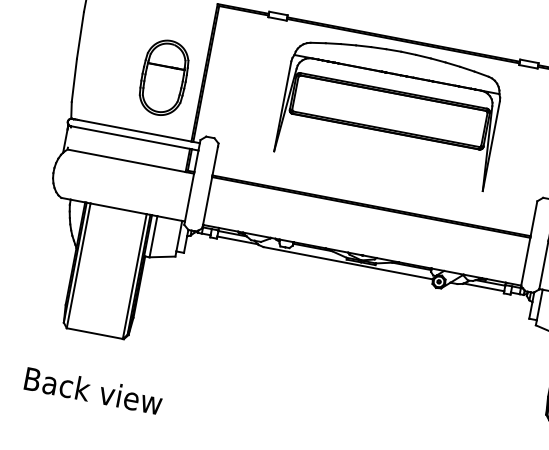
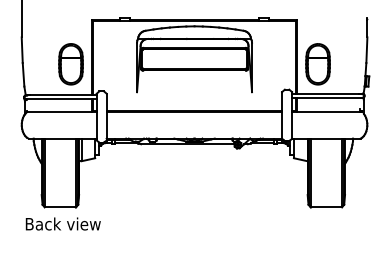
text: (92, 389) -> (62, 223), moved

